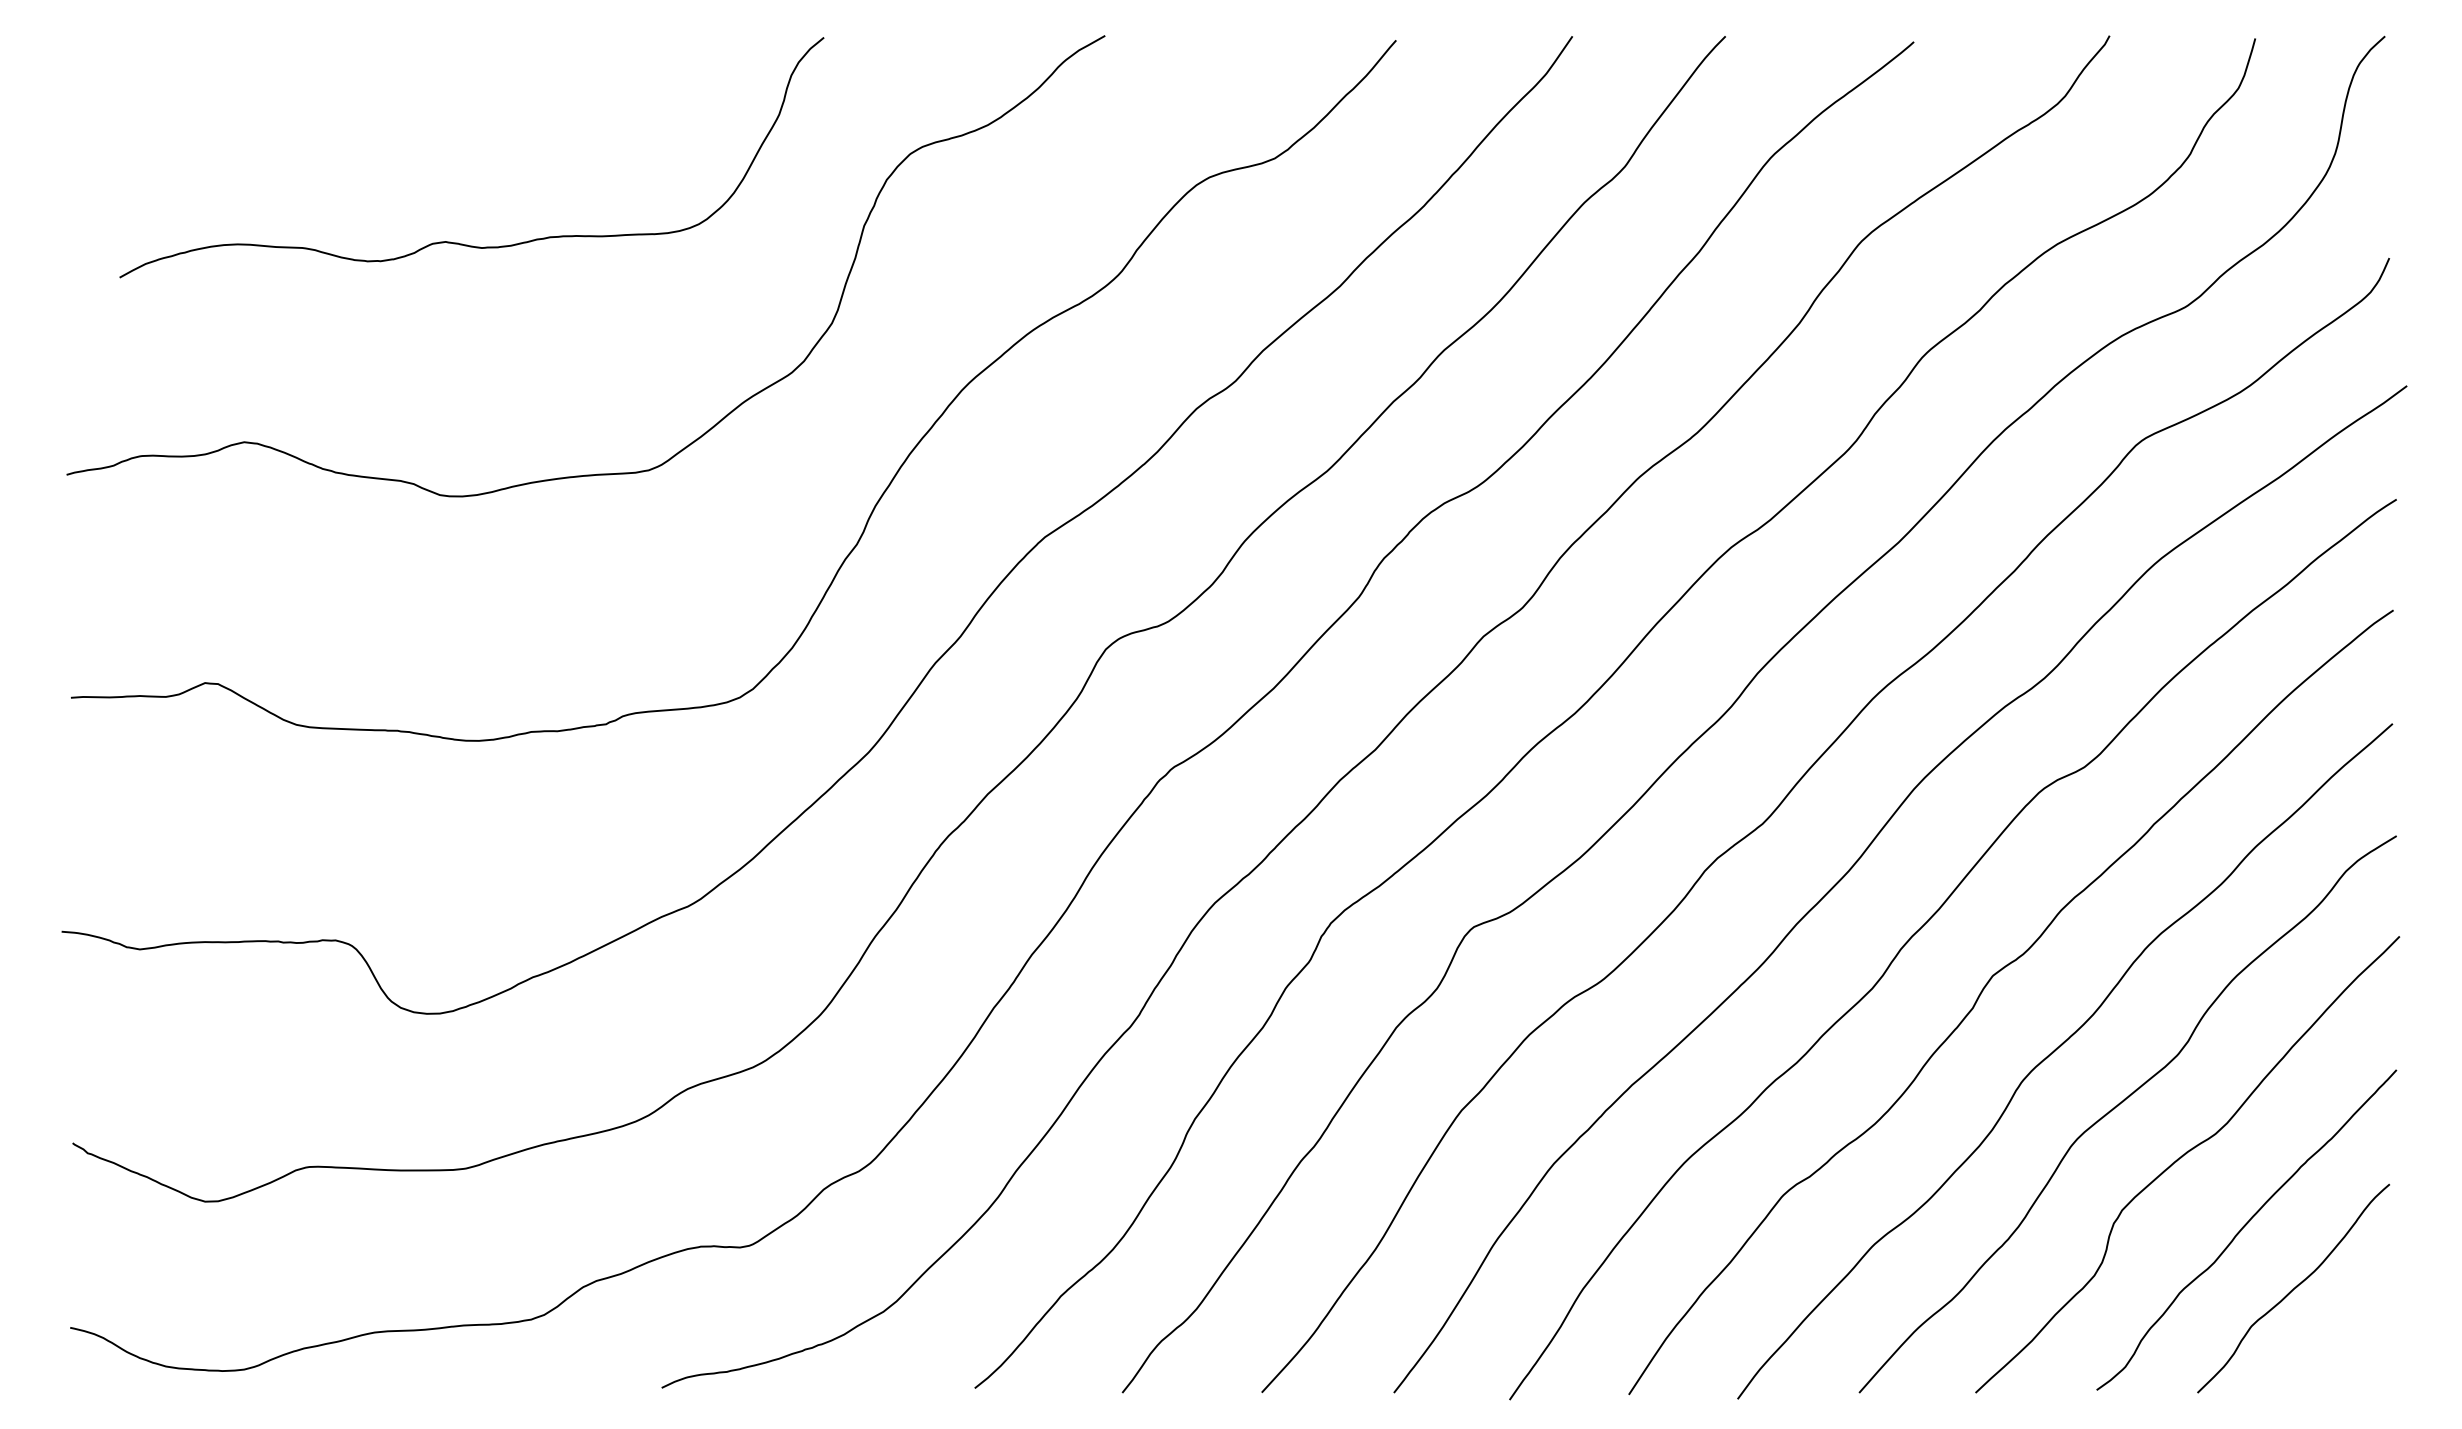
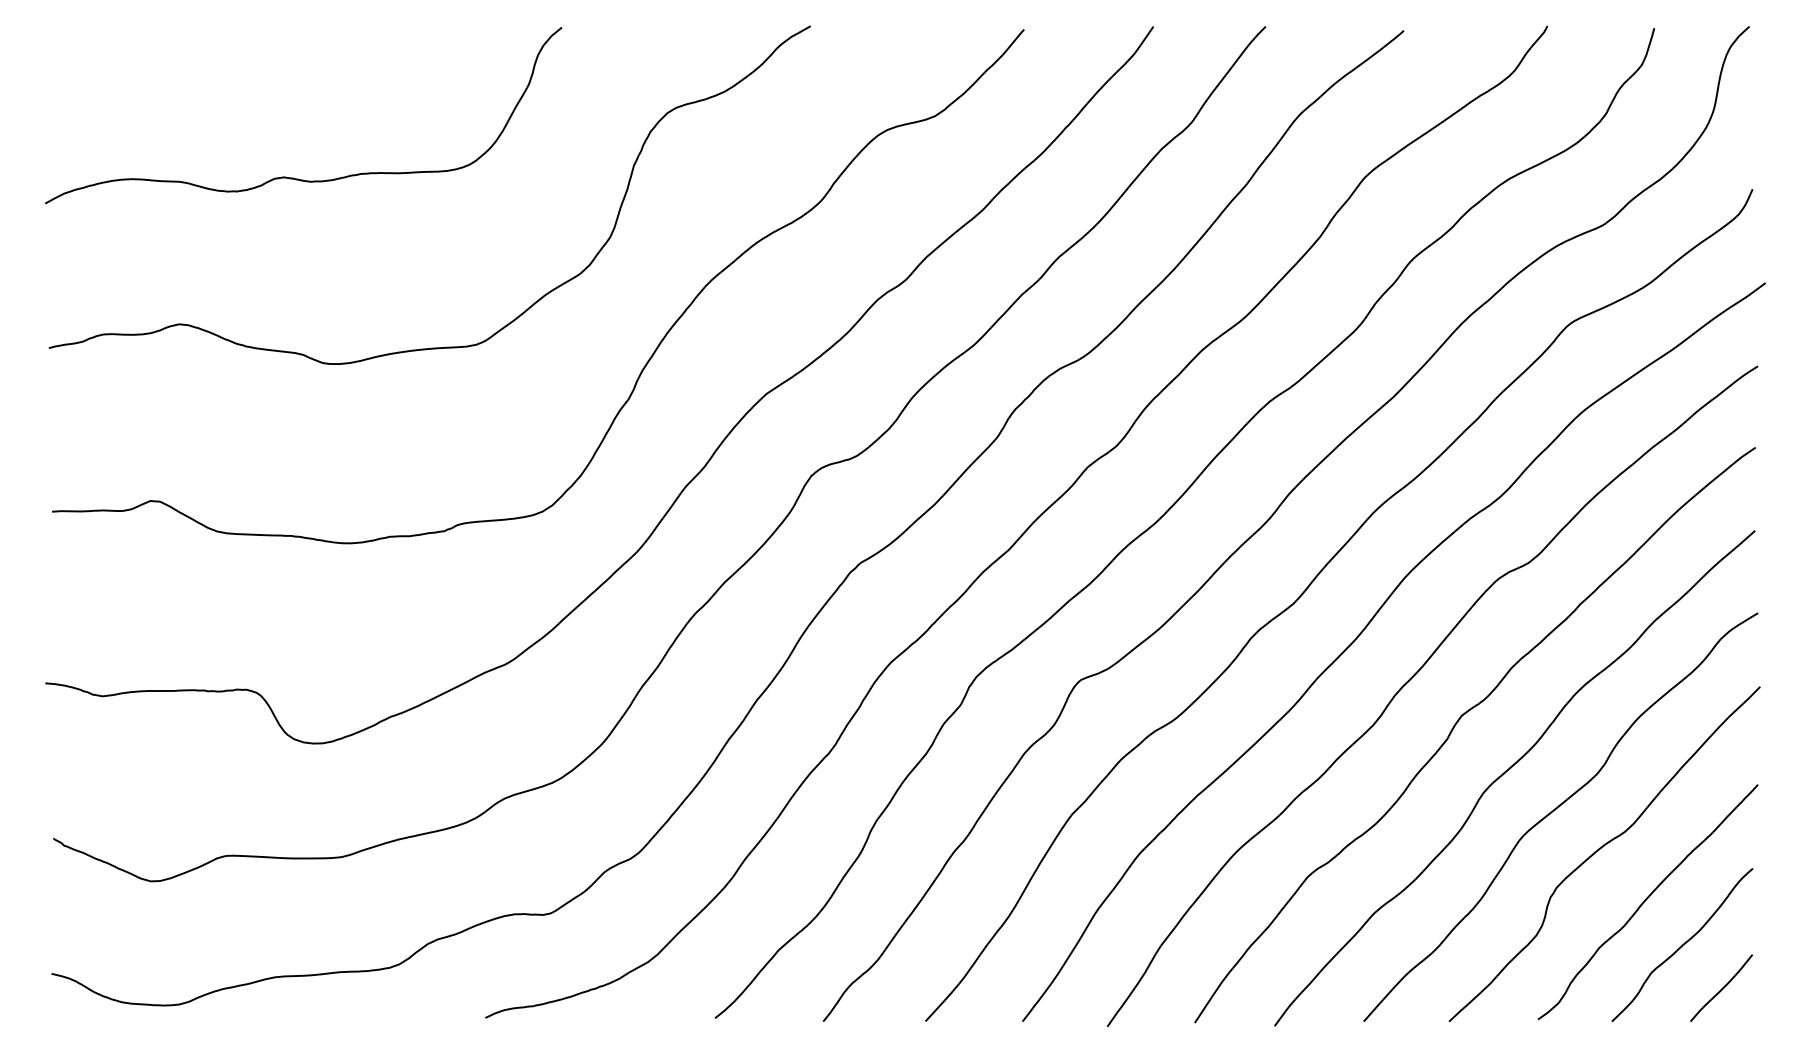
curve: (458, 242) -> (293, 177), moved
curve: (2347, 1347) -> (1721, 988), added

